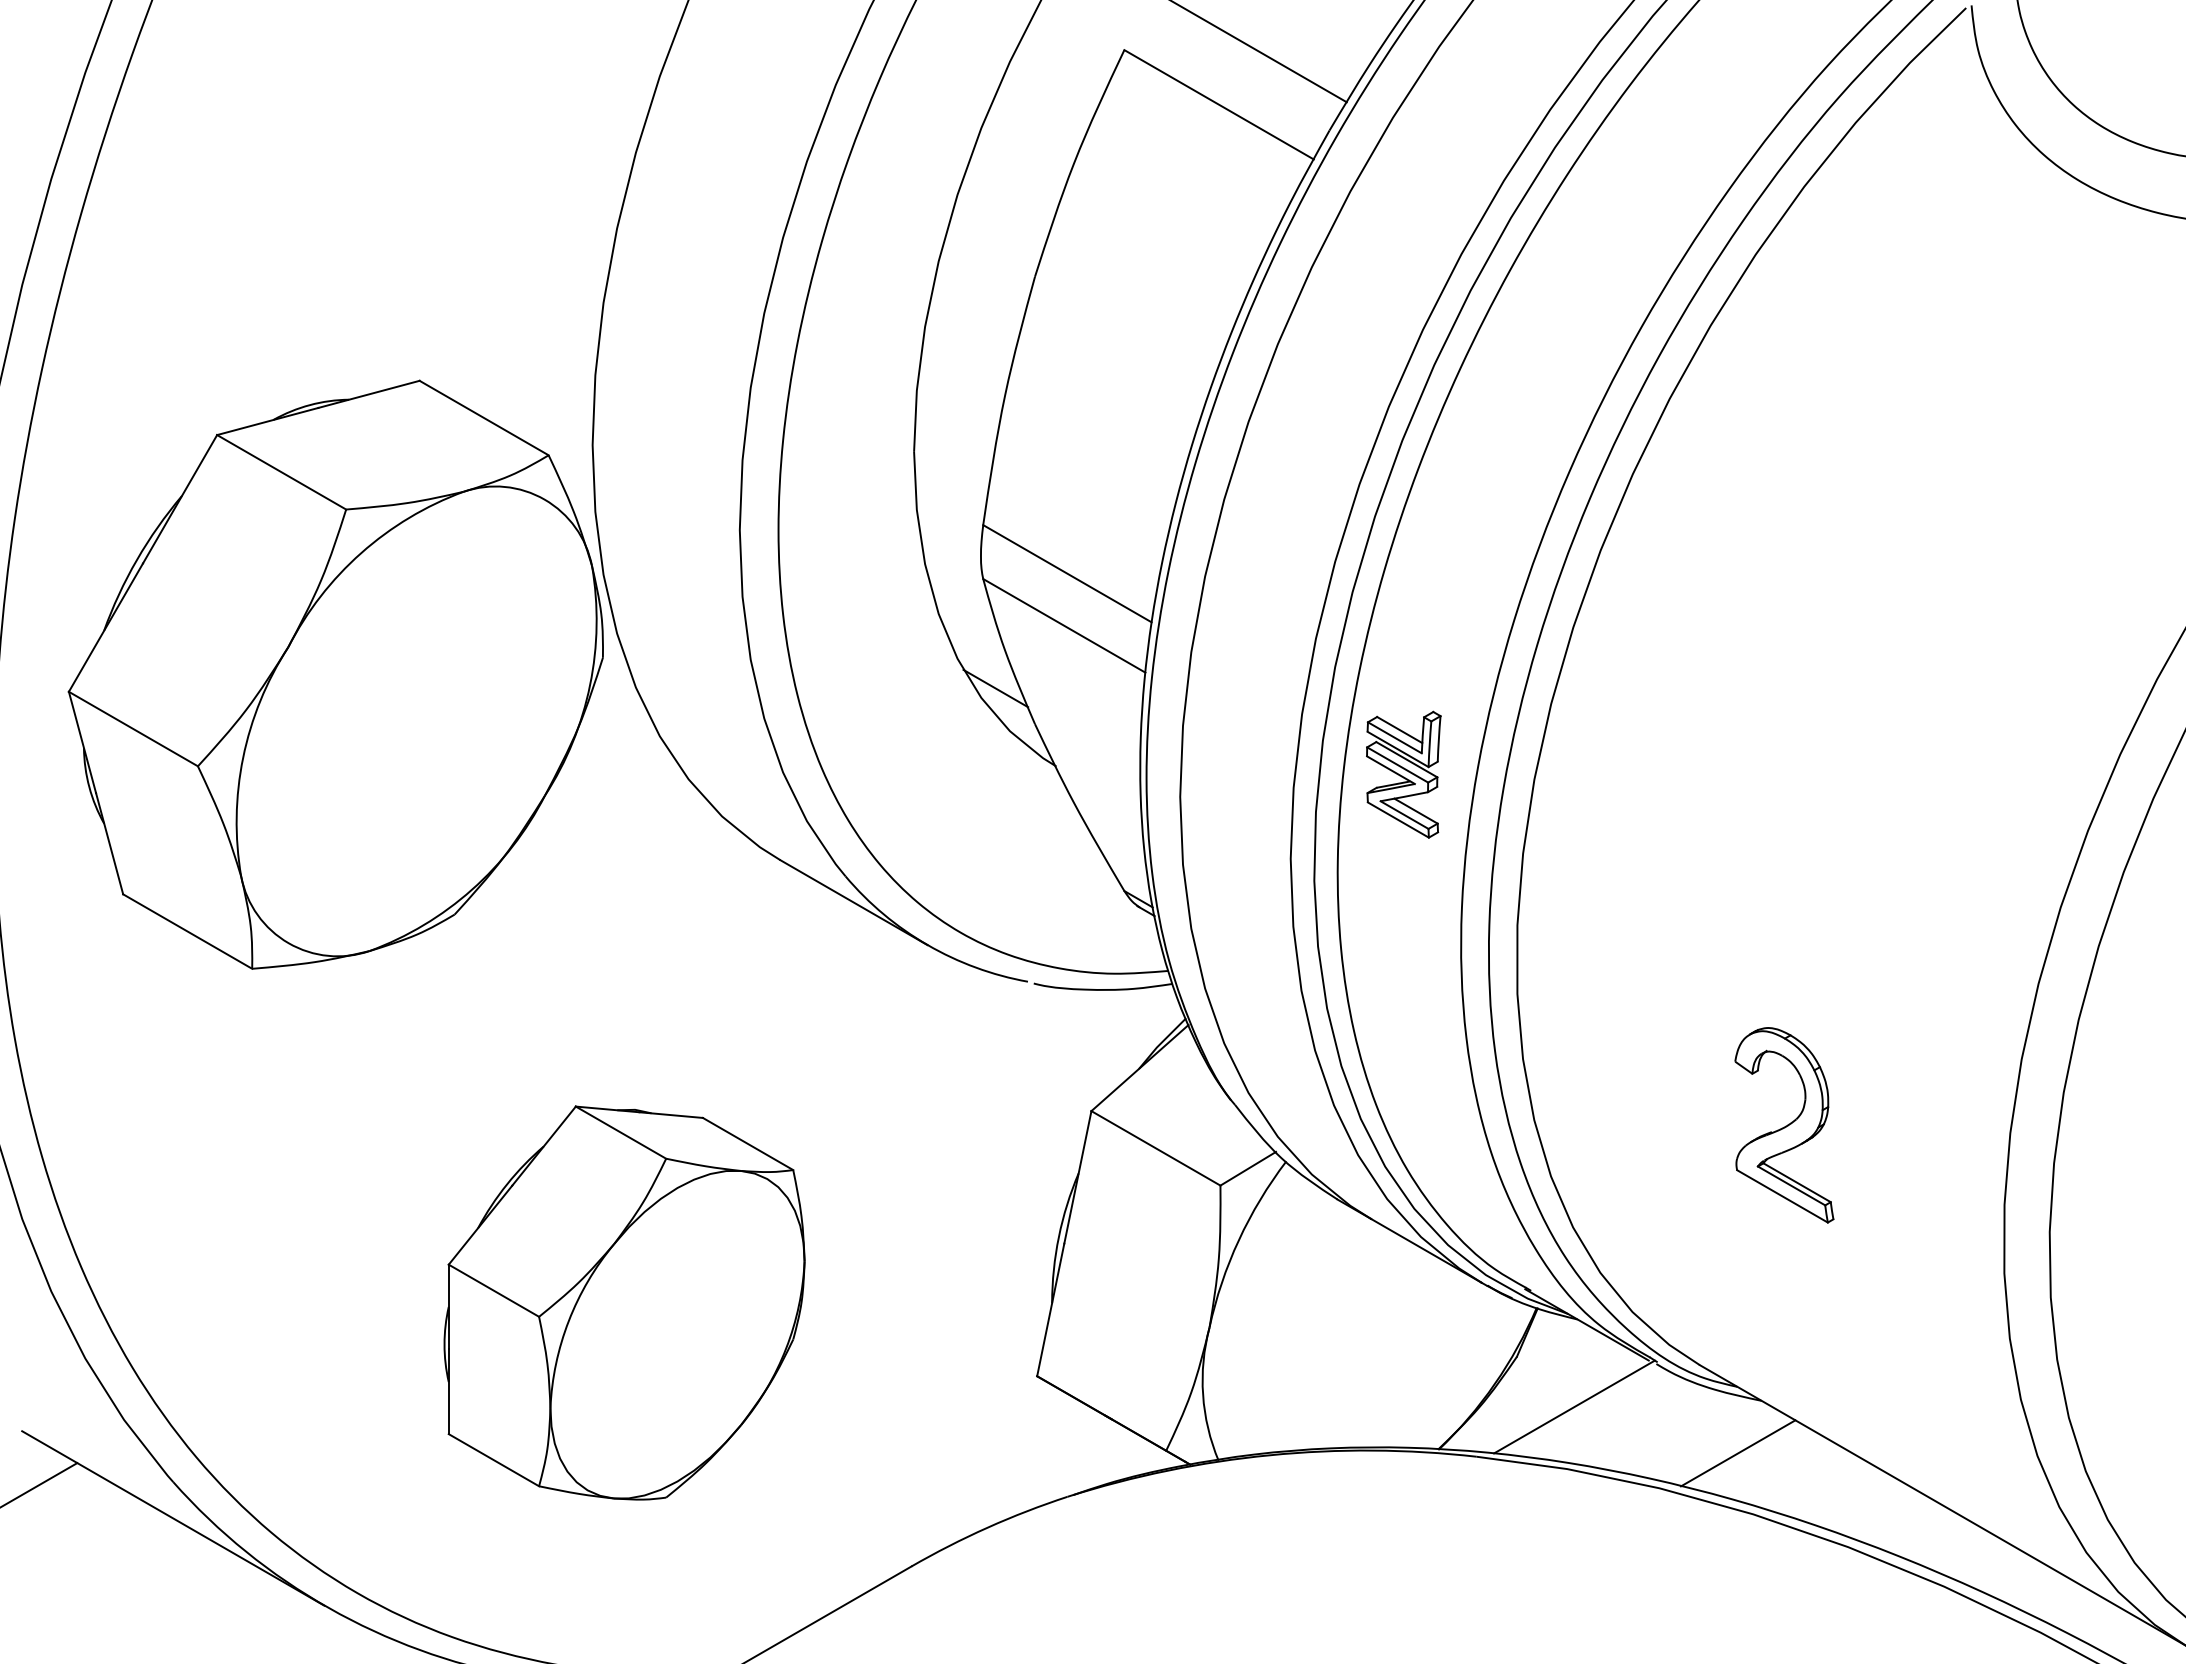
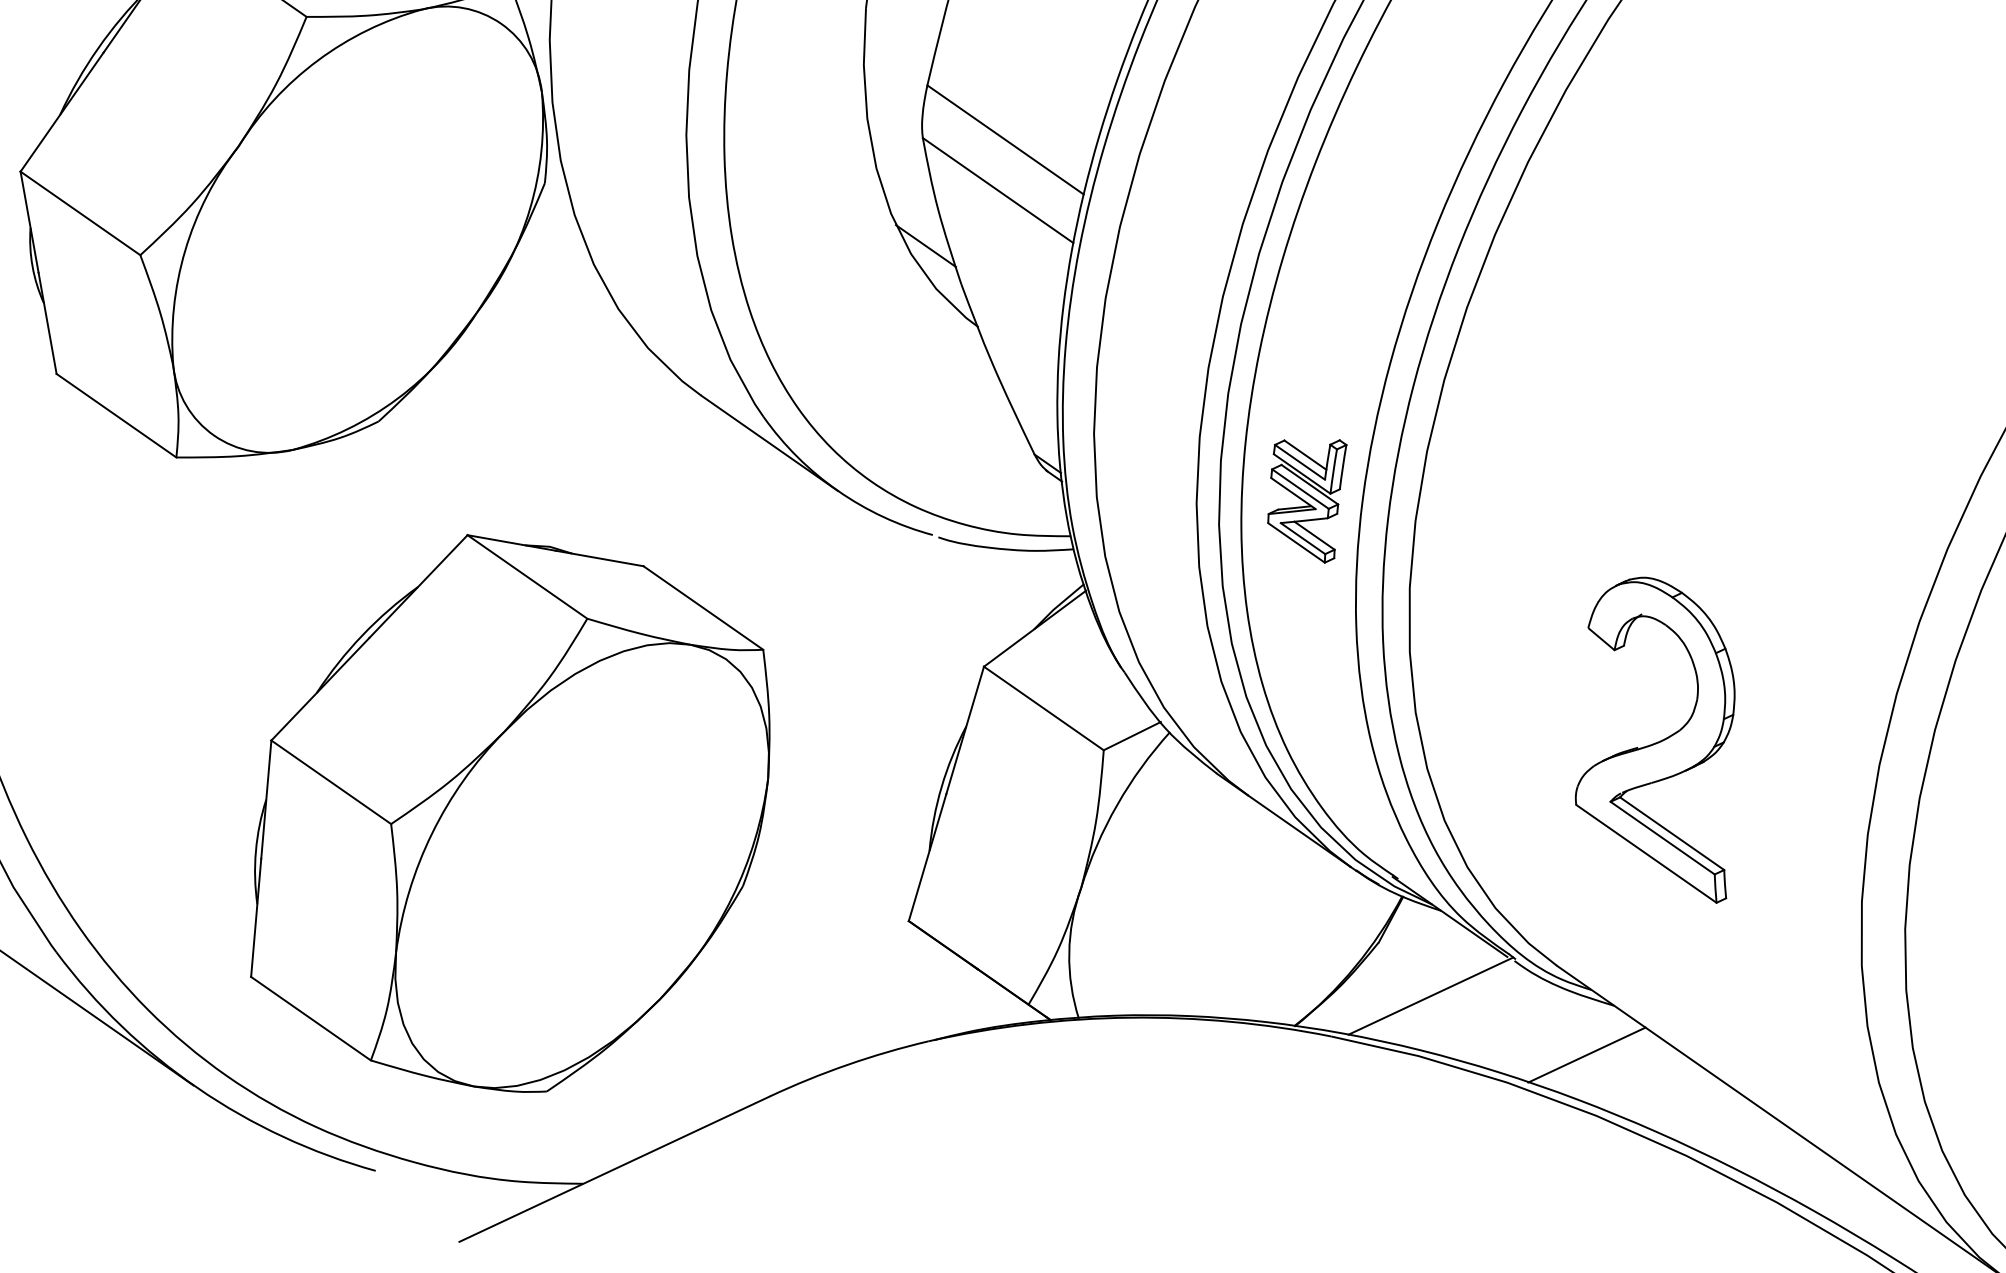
part: (1403, 774) -> (1305, 498), moved
part: (1784, 1125) -> (1659, 738), size x1.67
part: (624, 1302) -> (512, 814), size x1.43

